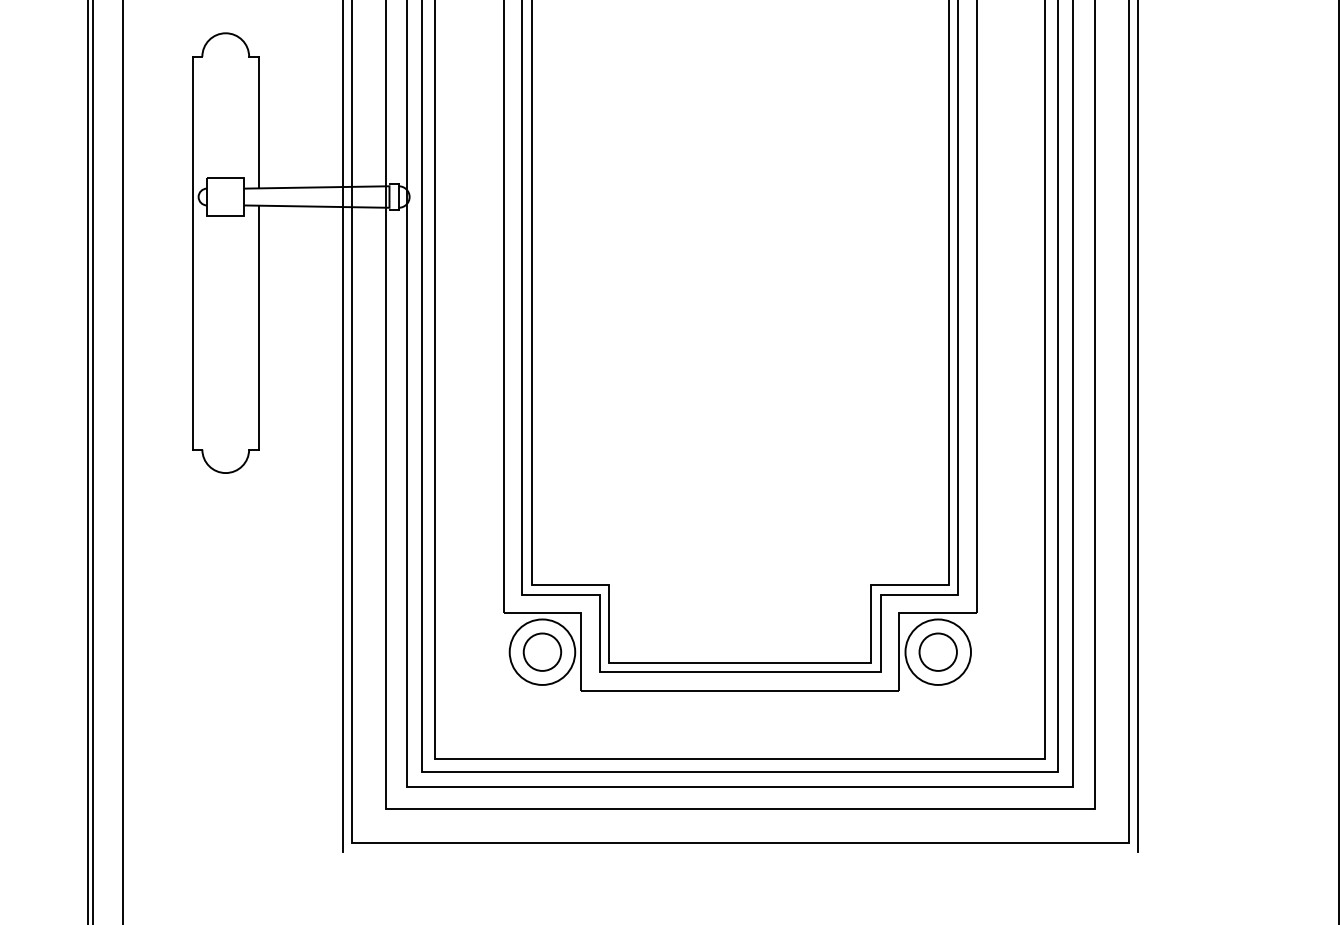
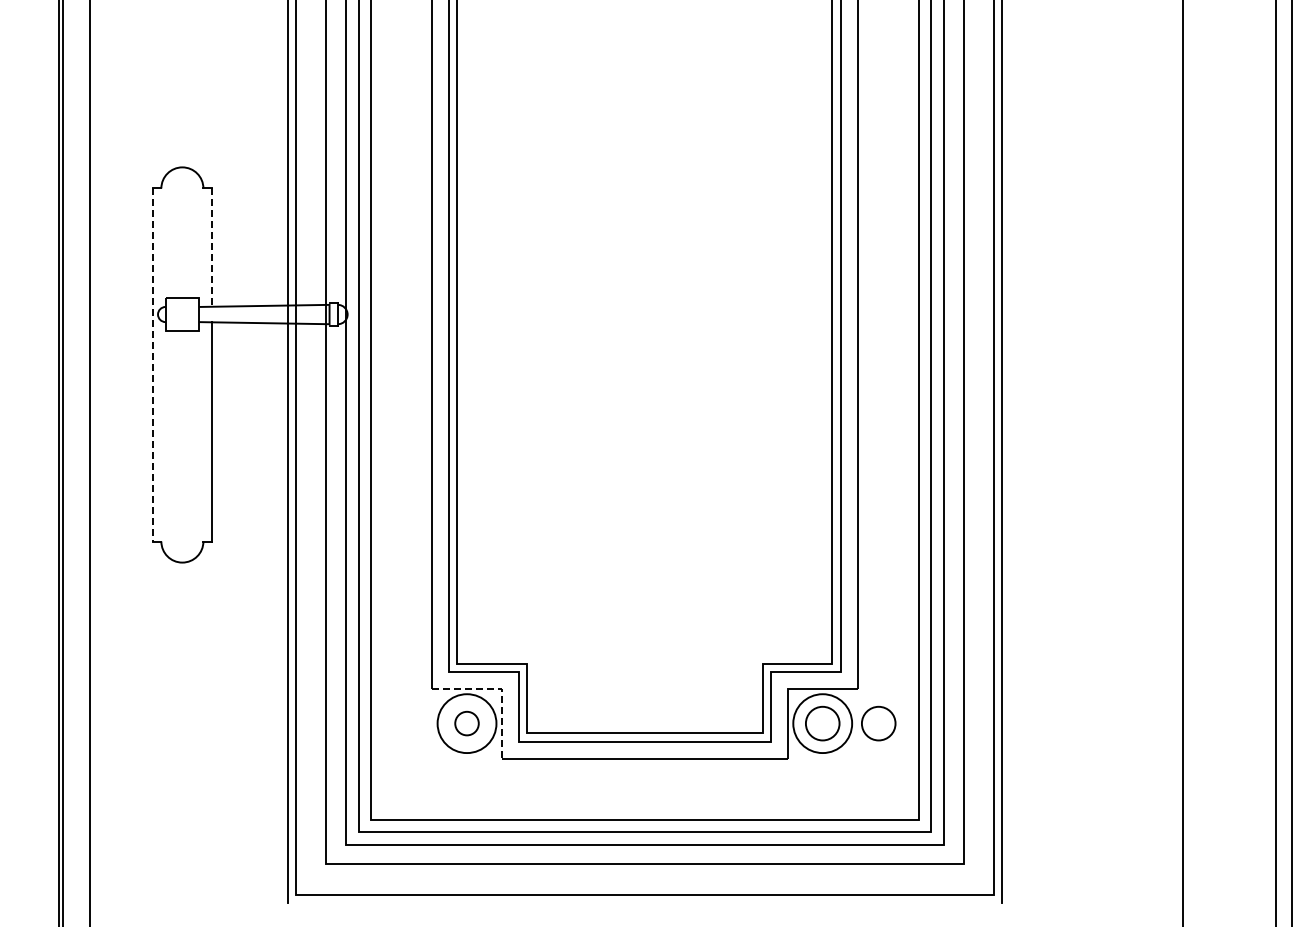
line: (258, 123) -> (211, 248), solid -> dashed
line: (192, 253) -> (152, 365), solid -> dashed
line: (580, 613) -> (501, 688), solid -> dashed
circle: (541, 652) -> (466, 723), size x0.7
circle: (1000, 652) -> (878, 723), added

